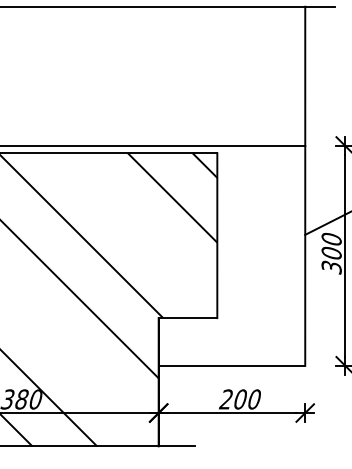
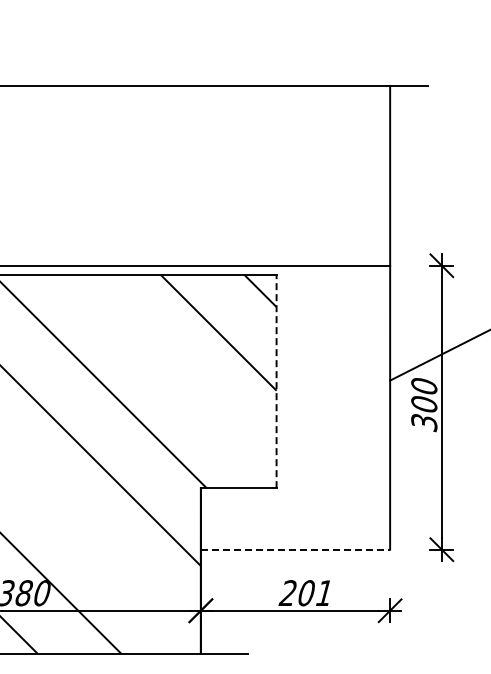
line: (217, 235) -> (276, 381), solid -> dashed
line: (231, 365) -> (295, 549), solid -> dashed
text: (254, 399) -> (324, 593), 200 -> 201

